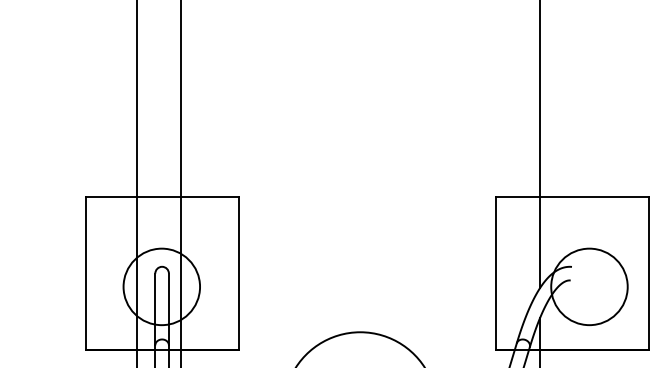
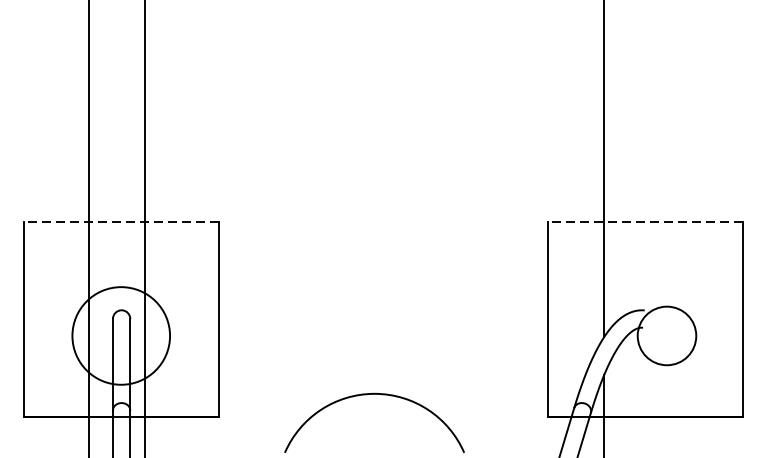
line: (162, 197) -> (122, 221), solid -> dashed
line: (572, 197) -> (645, 221), solid -> dashed
circle: (589, 286) -> (667, 335), size x0.6

